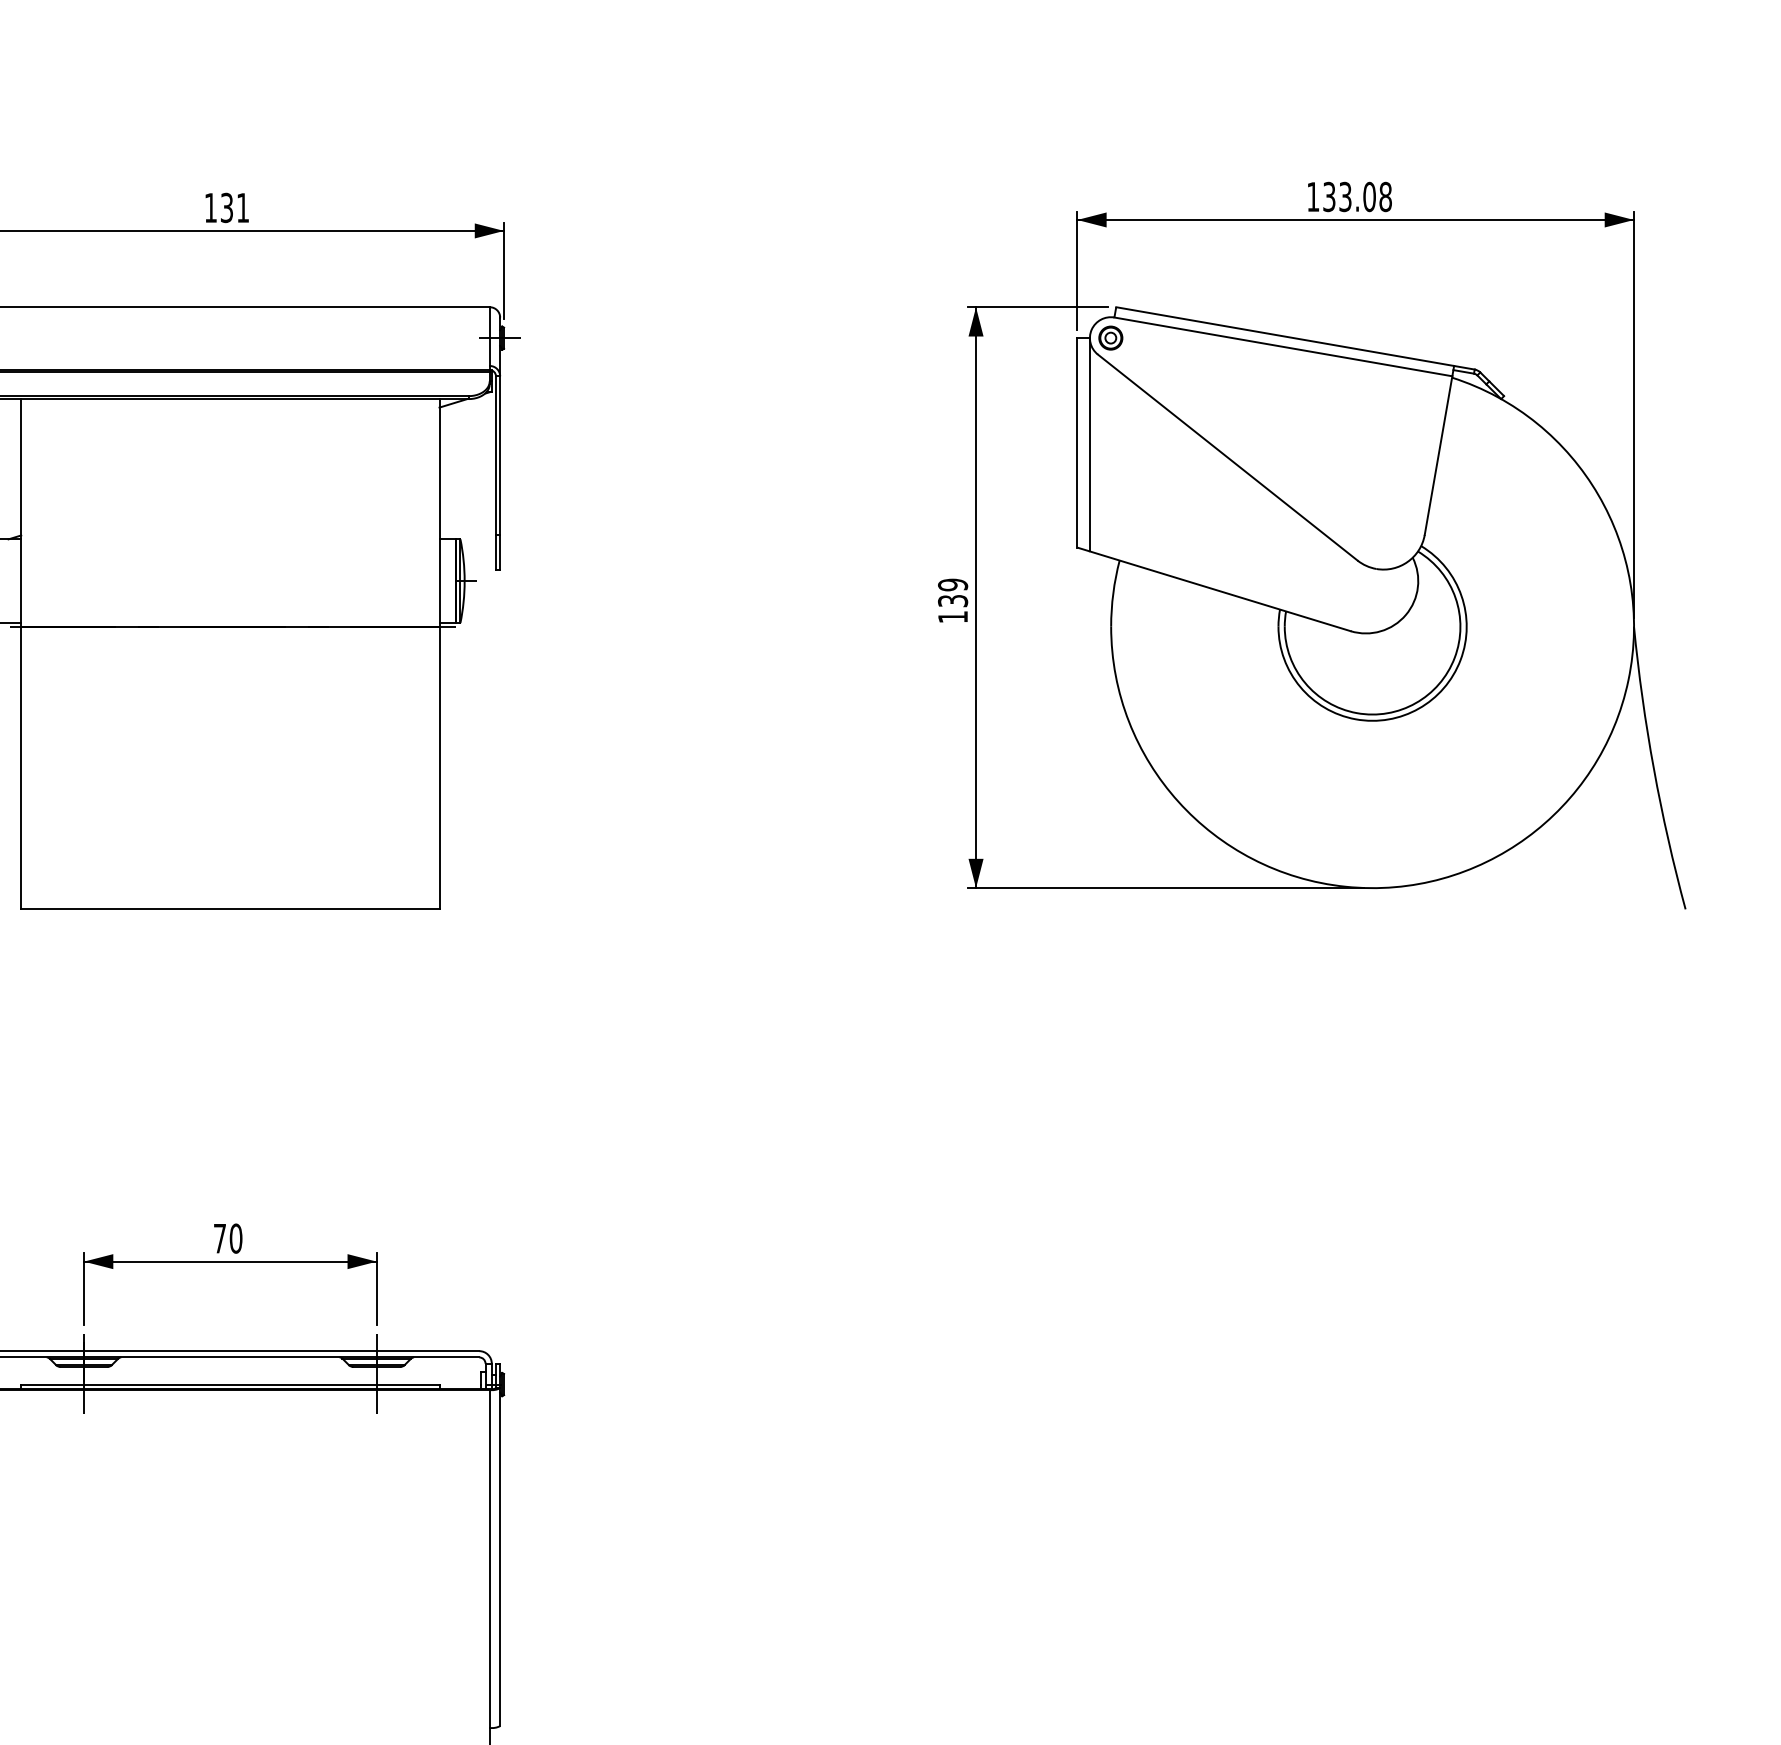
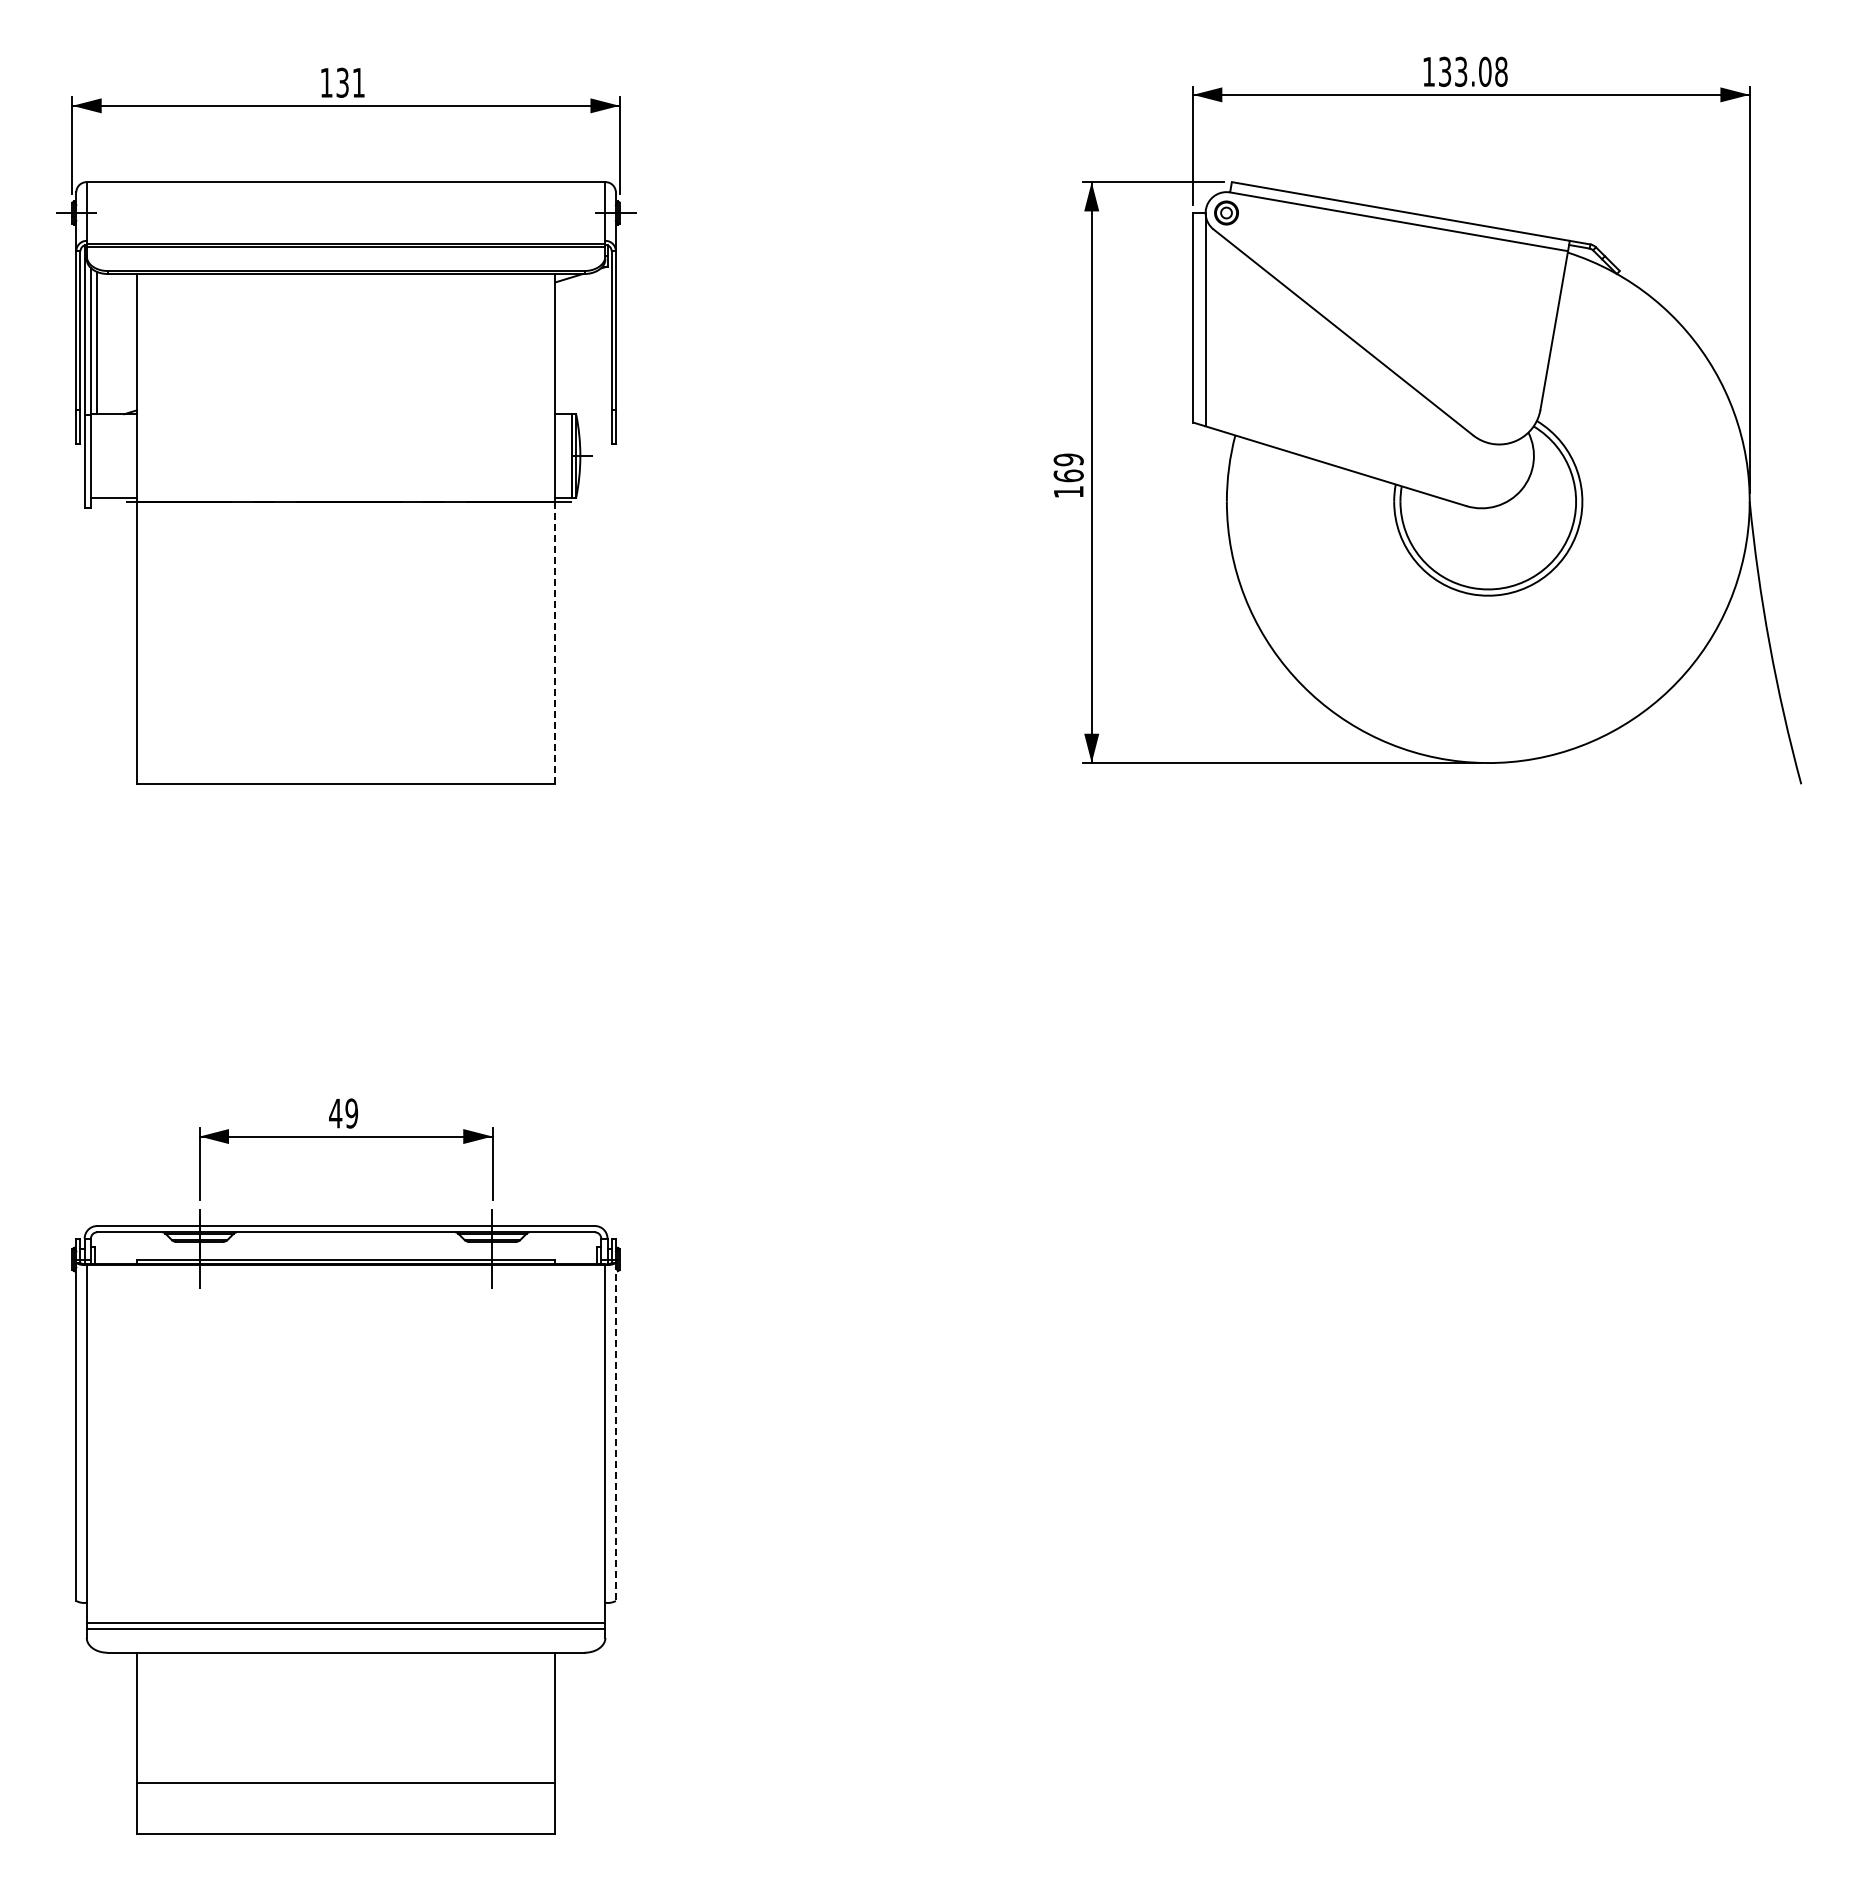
text: (952, 600) -> (1068, 475), 139 -> 169
line: (439, 767) -> (555, 642), solid -> dashed
text: (227, 1238) -> (343, 1113), 70 -> 49
line: (499, 1557) -> (615, 1432), solid -> dashed

